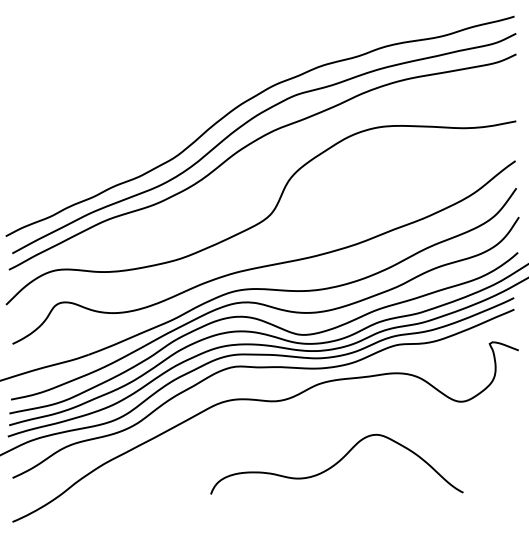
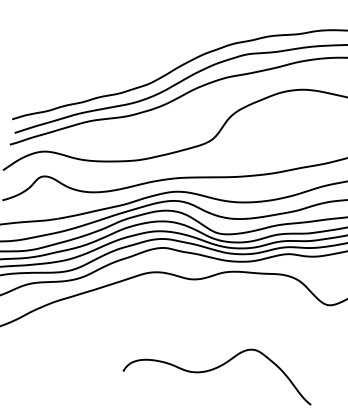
curve: (336, 463) -> (220, 365), moved

